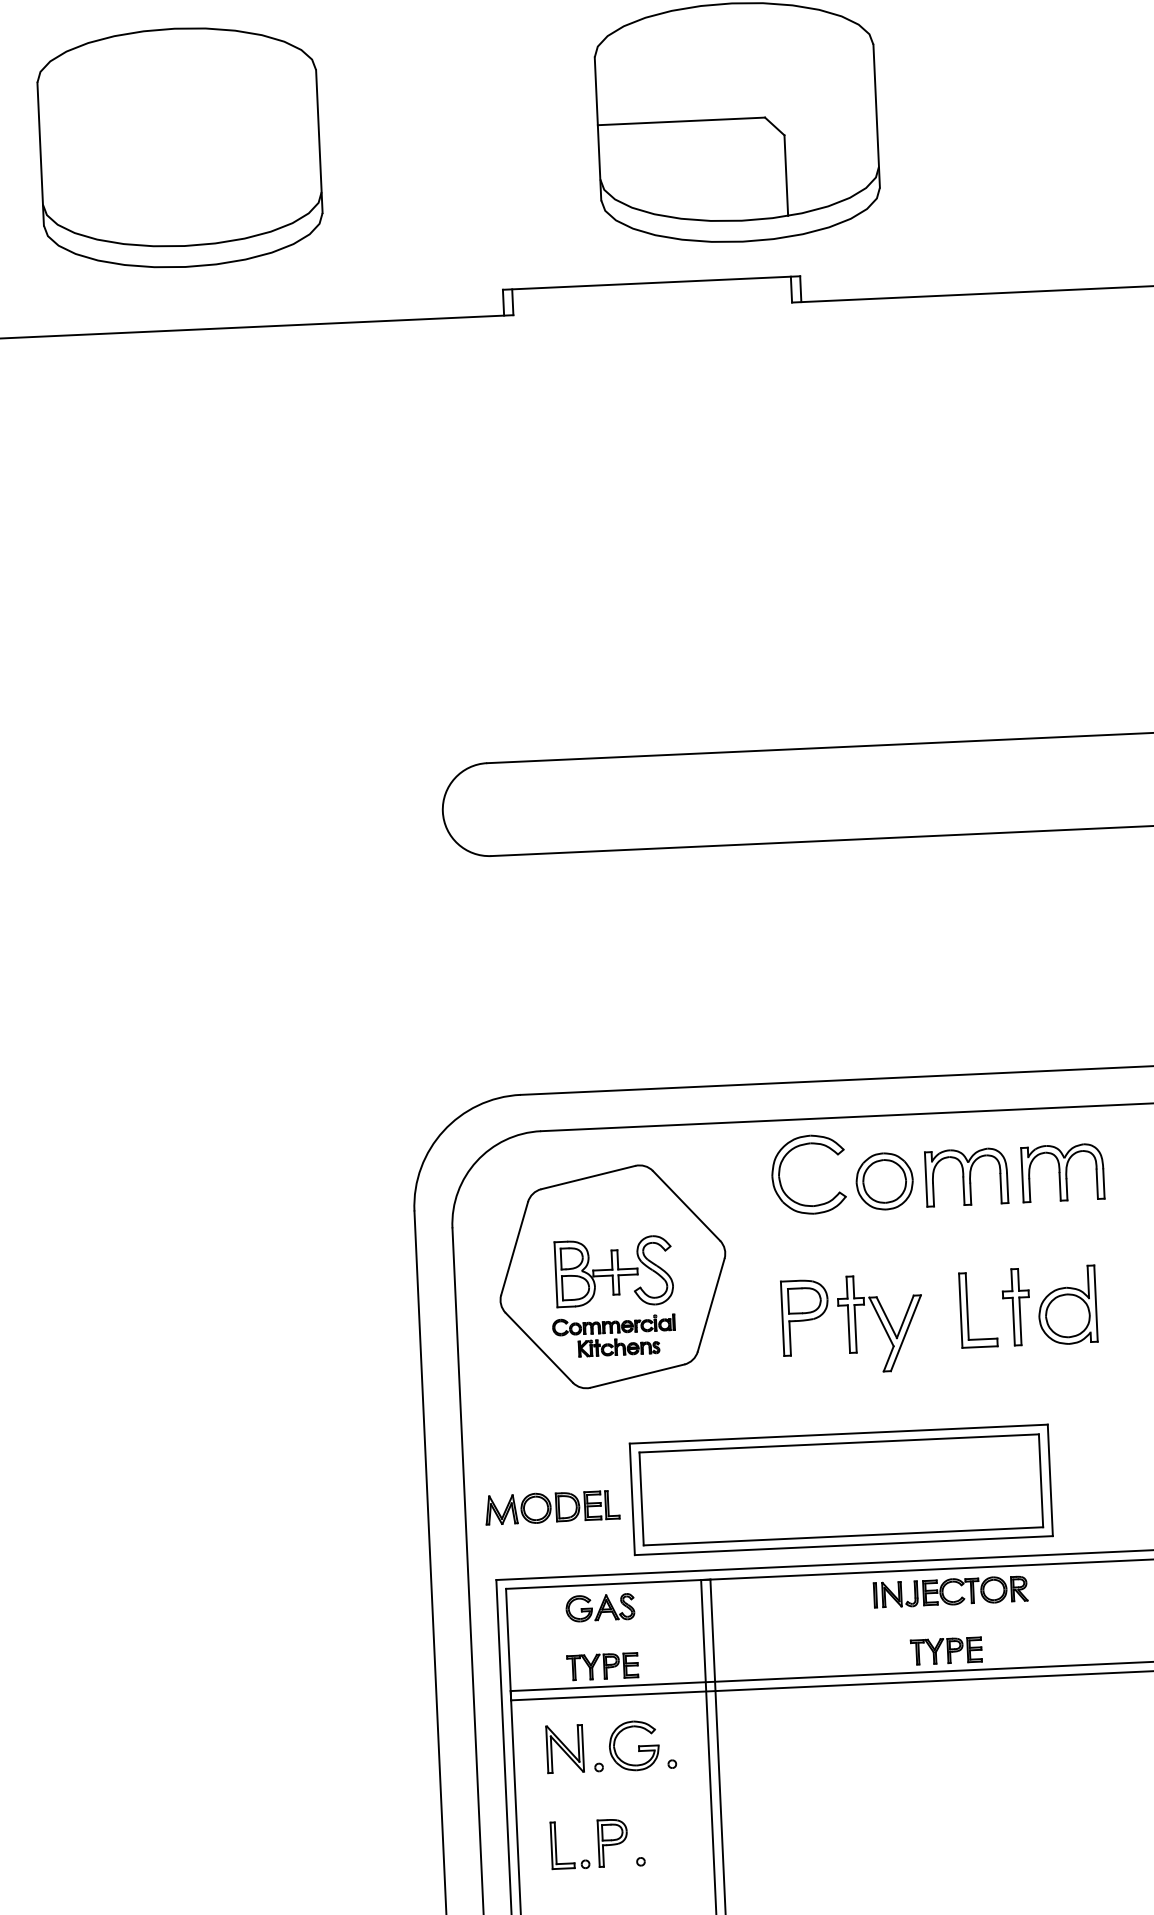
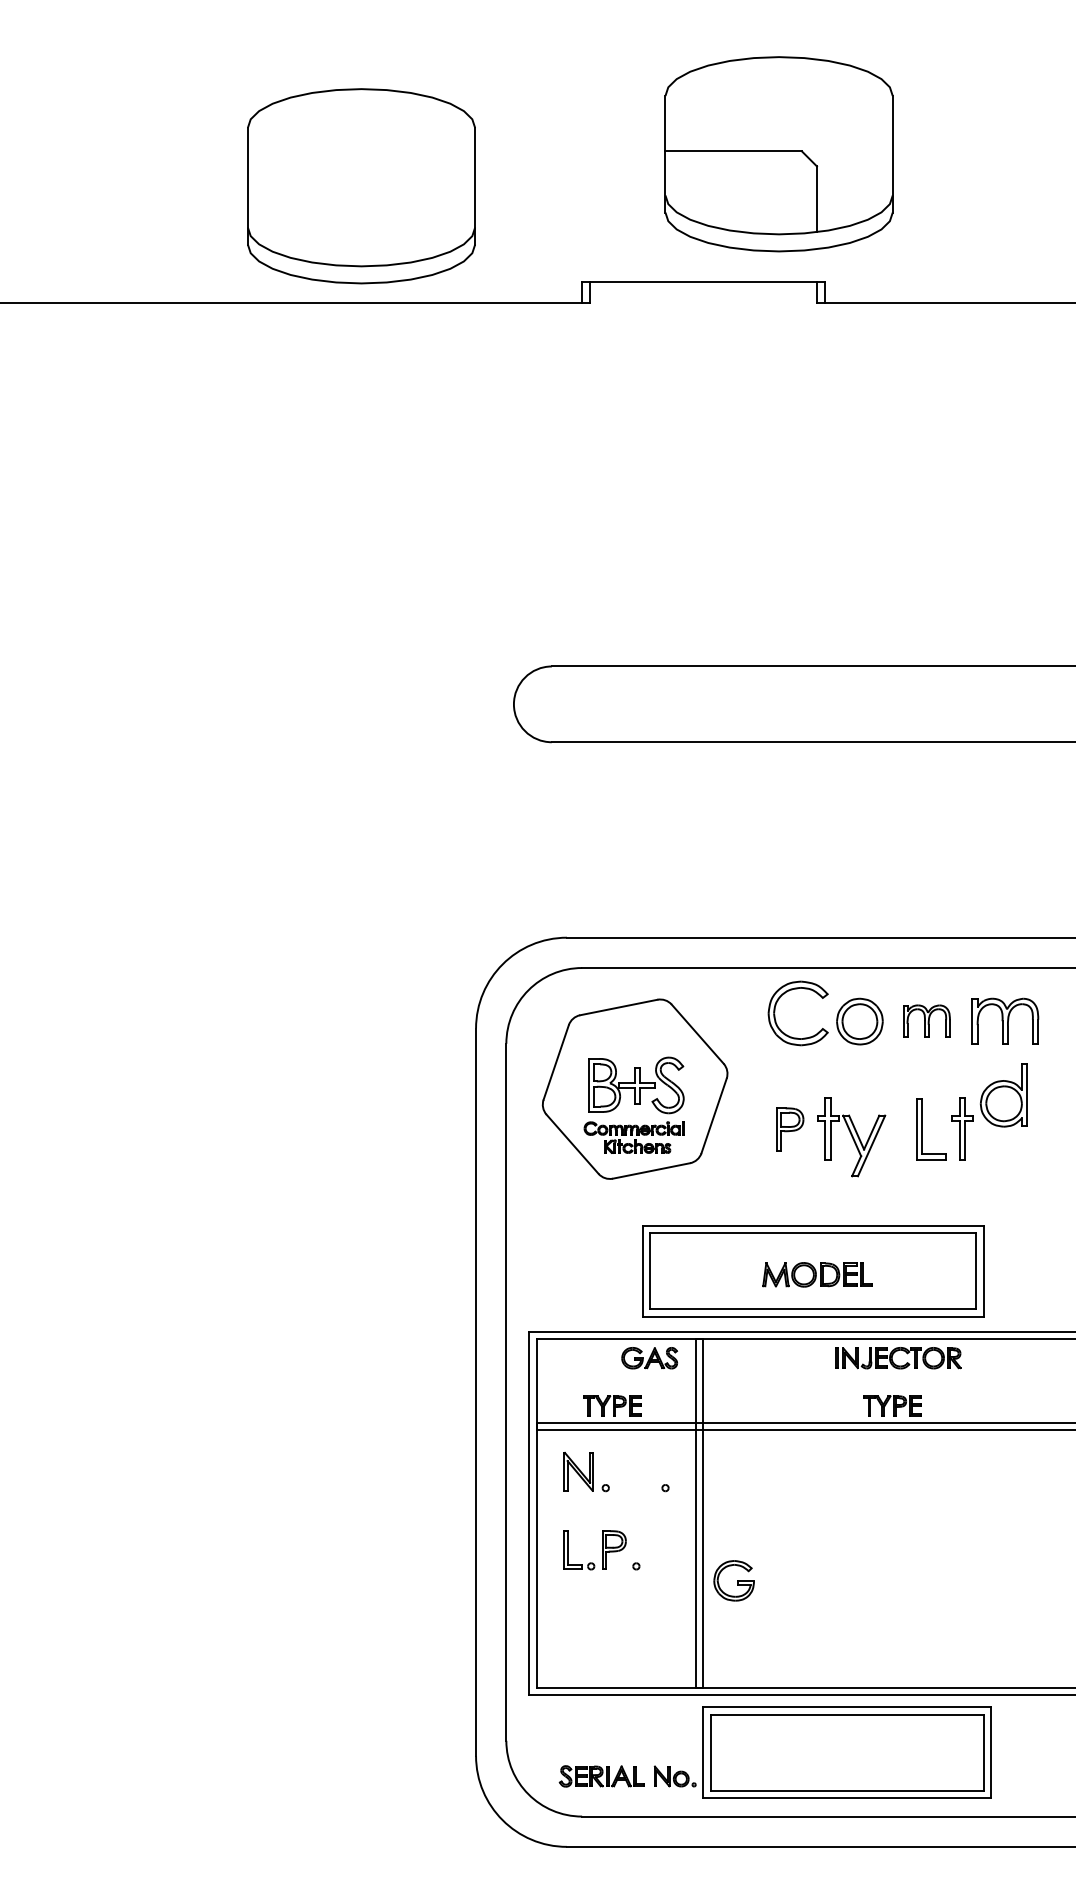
part: (179, 148) -> (361, 186), moved
part: (966, 1176) -> (926, 1020), size x0.7
part: (1066, 1305) -> (1003, 1095), moved
part: (805, 1317) -> (790, 1129), size x0.7
part: (552, 1507) -> (817, 1274), moved
part: (600, 1608) -> (649, 1358), moved
part: (633, 1745) -> (733, 1580), moved

